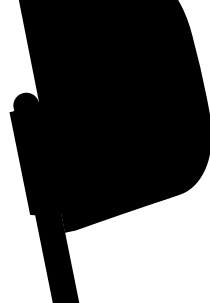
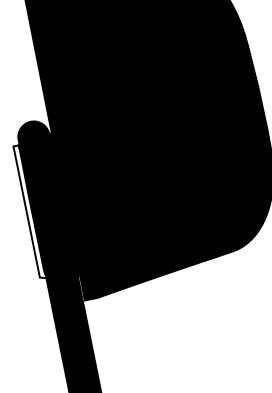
fill: (22, 163) -> (29, 211), removed

